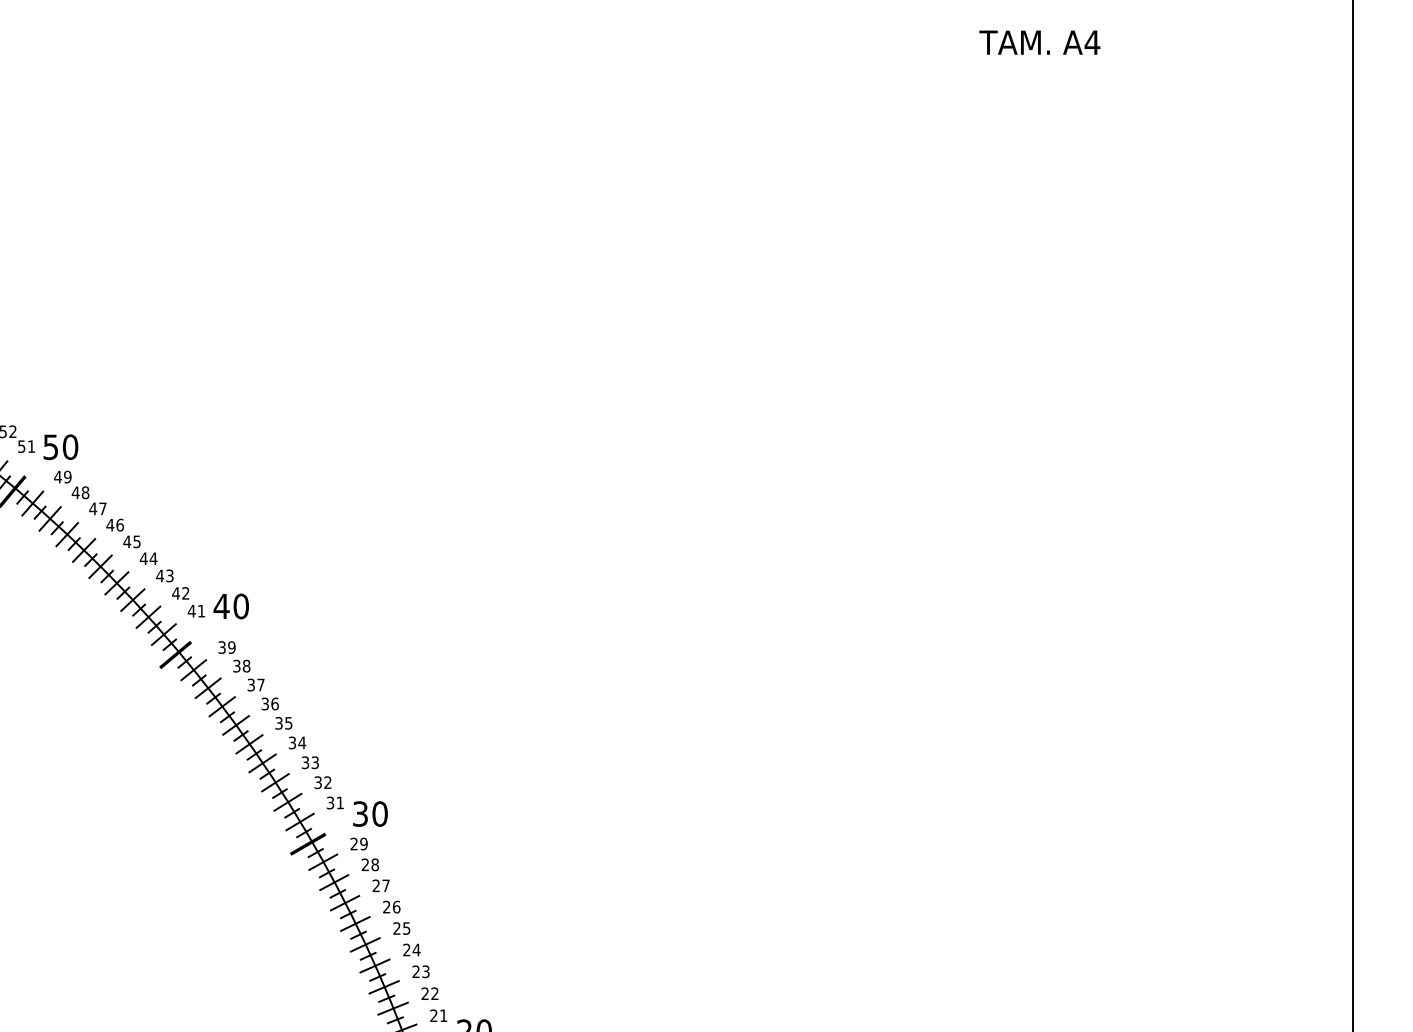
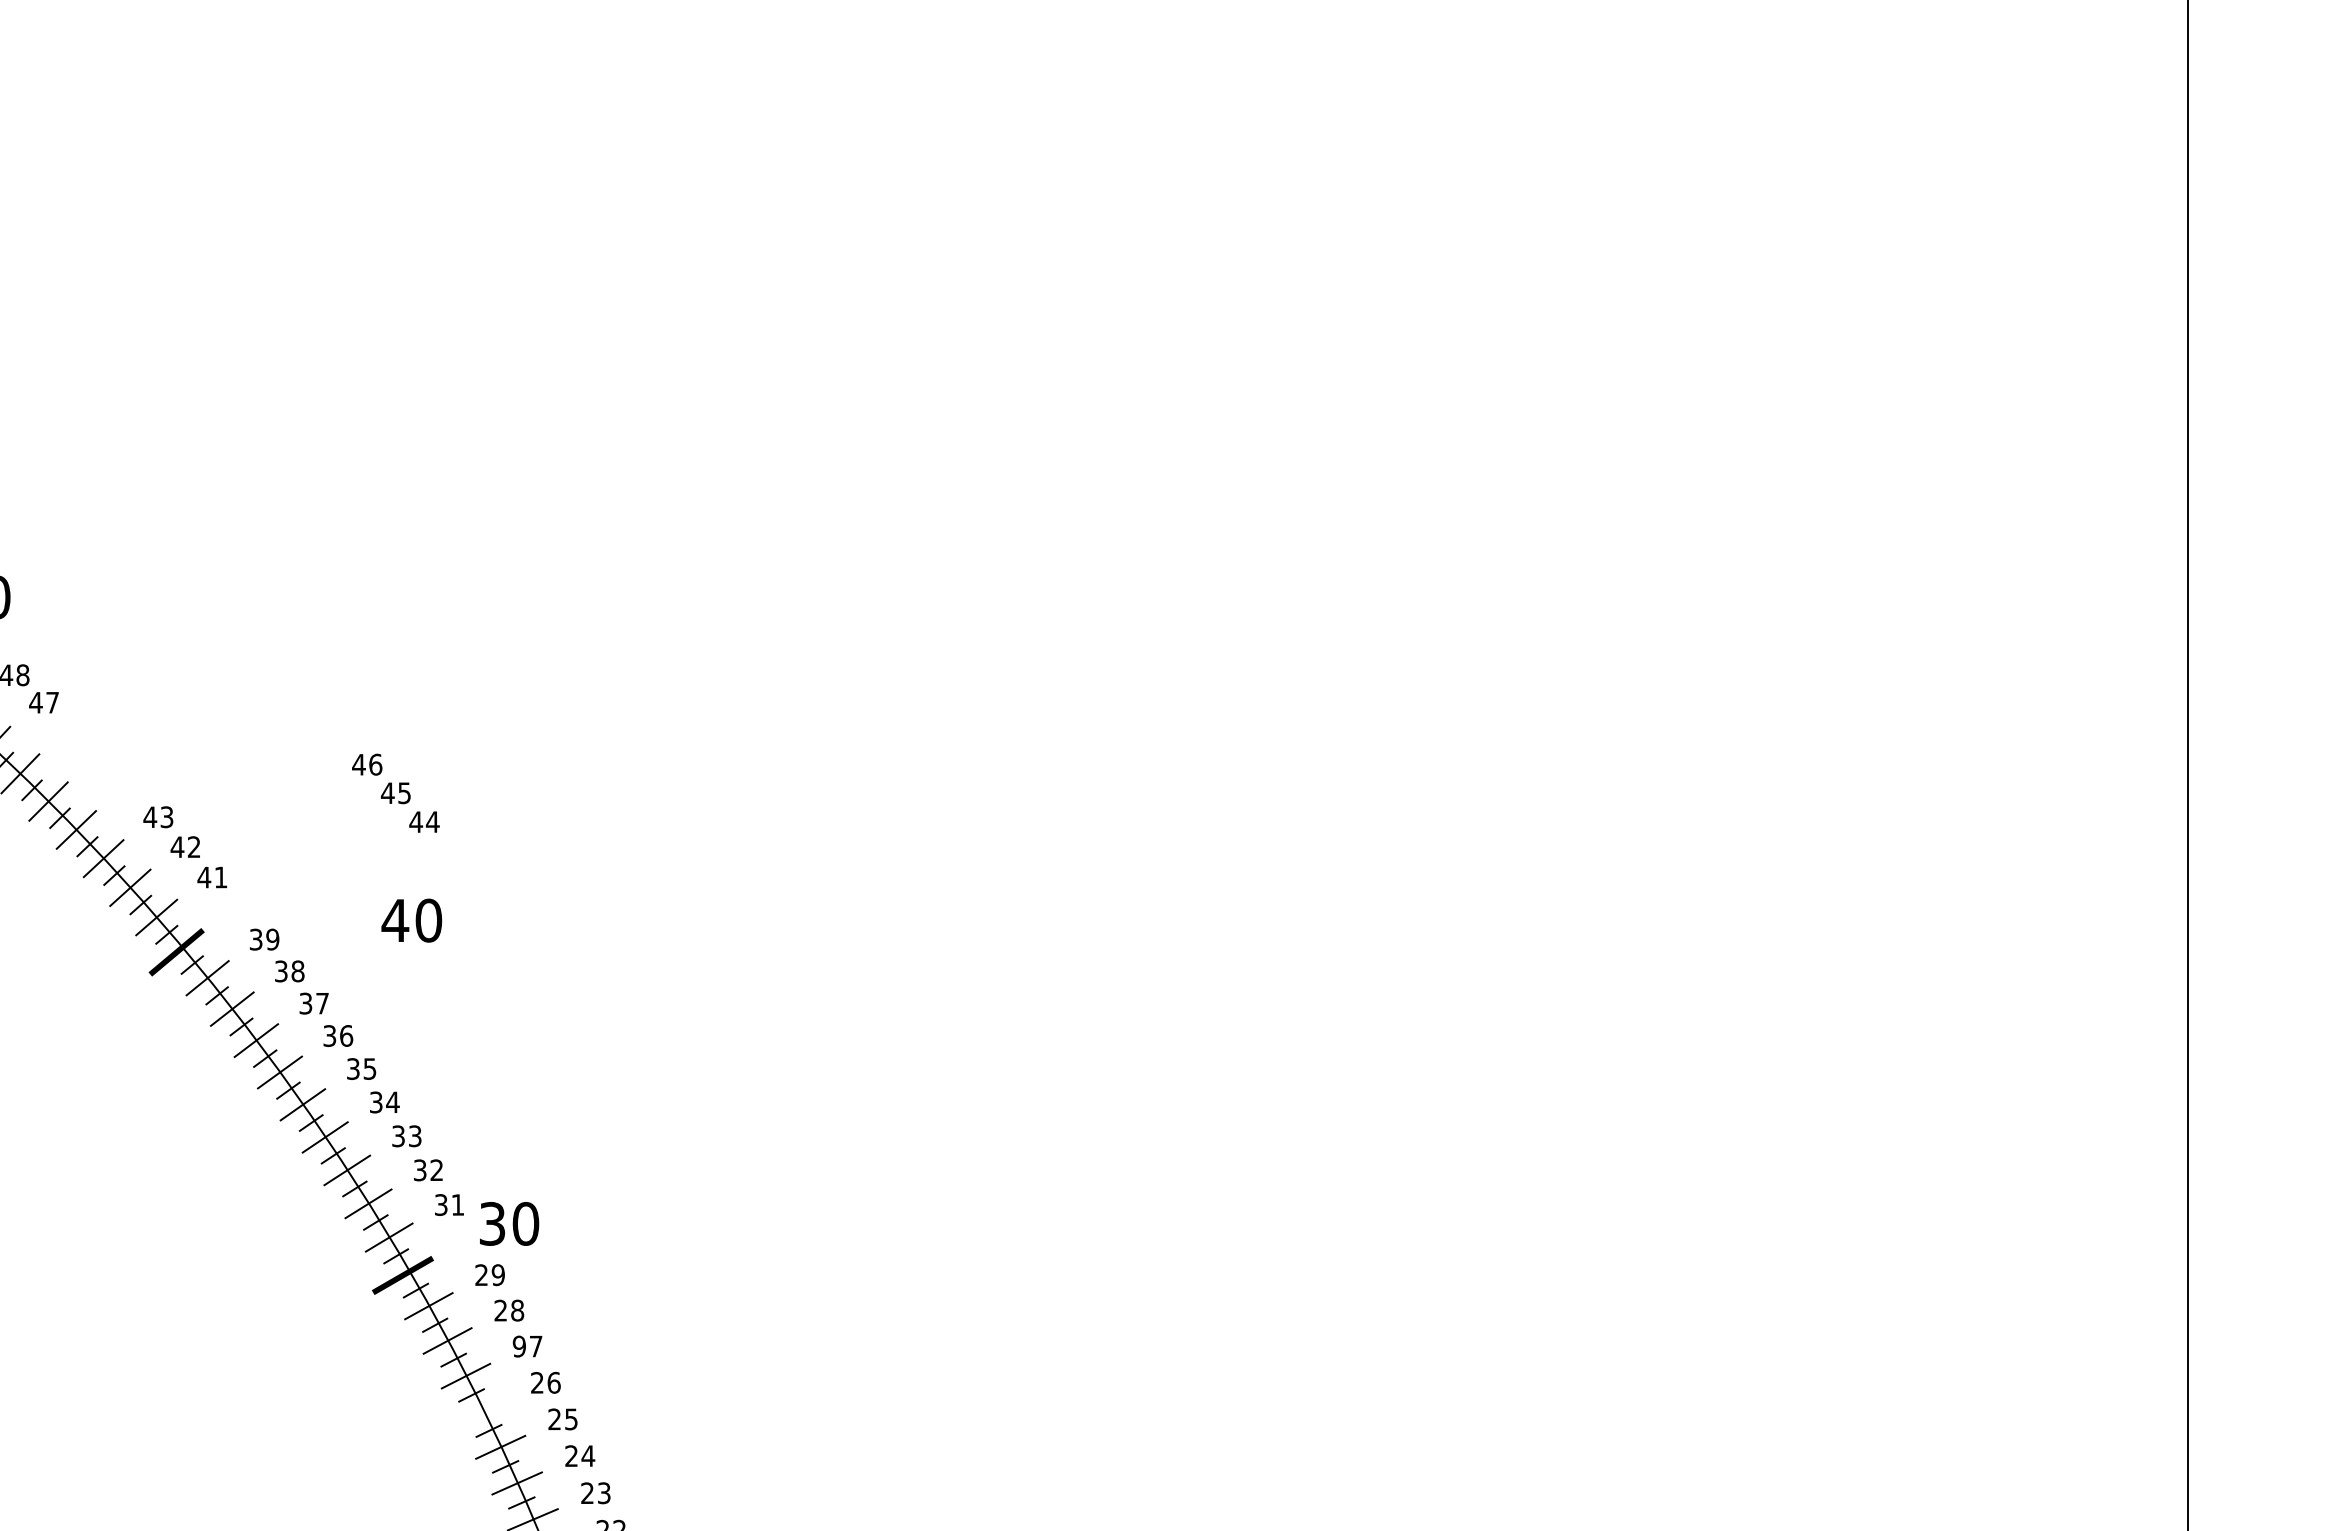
text: (131, 541) -> (395, 792), moved
text: (230, 606) -> (410, 920), moved
text: (376, 885) -> (519, 1345), 27 -> 97
line: (355, 923) -> (483, 1410), removed

